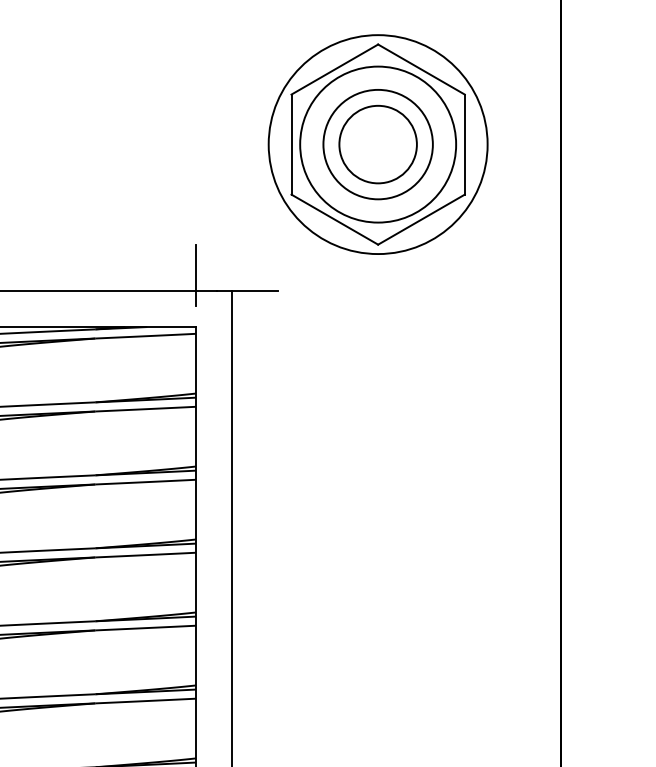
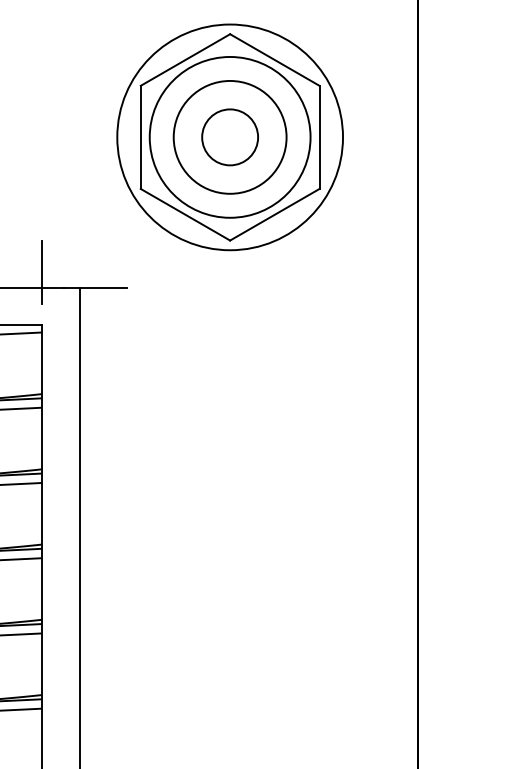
circle: (377, 144) -> (229, 137), size x0.7

